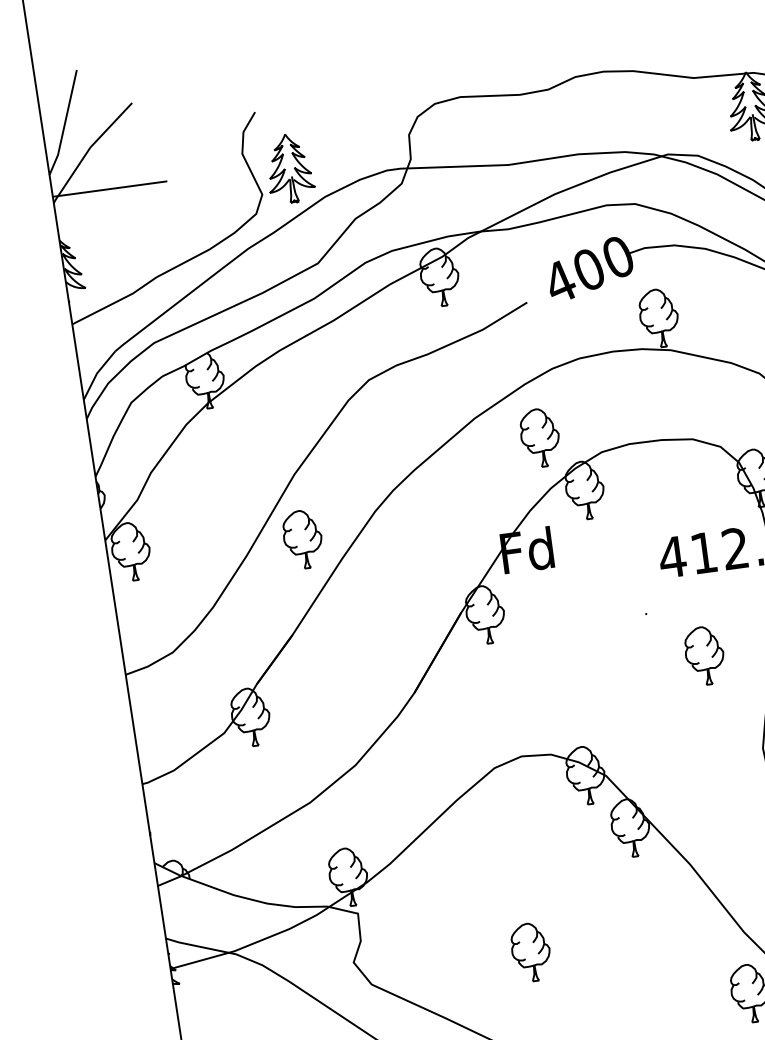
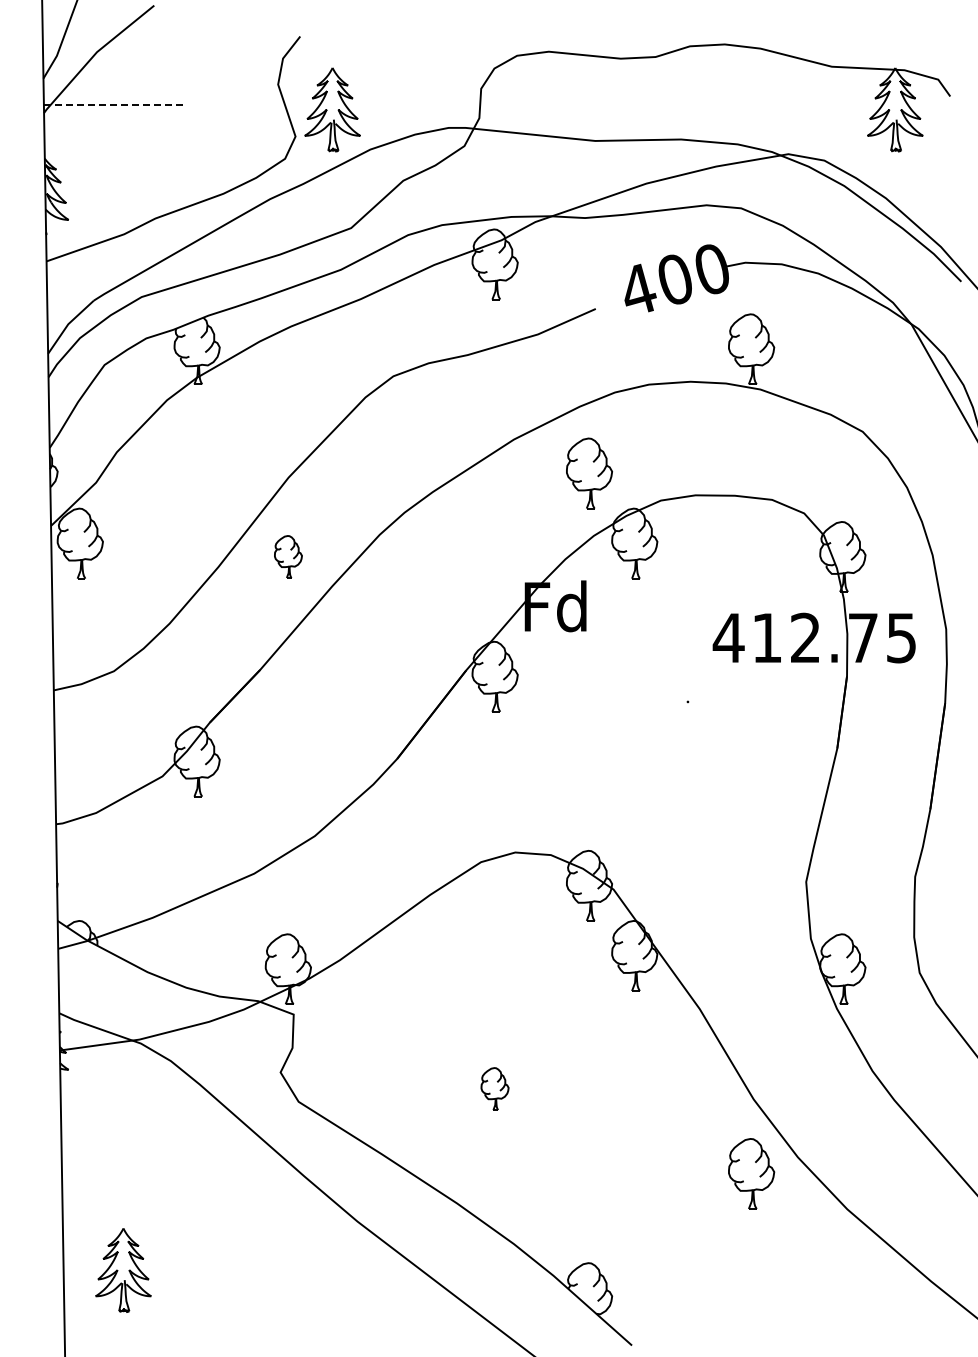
line: (109, 189) -> (113, 105), solid -> dashed
part: (303, 539) -> (288, 556), size x0.6
part: (704, 655) -> (751, 761), removed
part: (530, 951) -> (494, 1088), size x0.6

